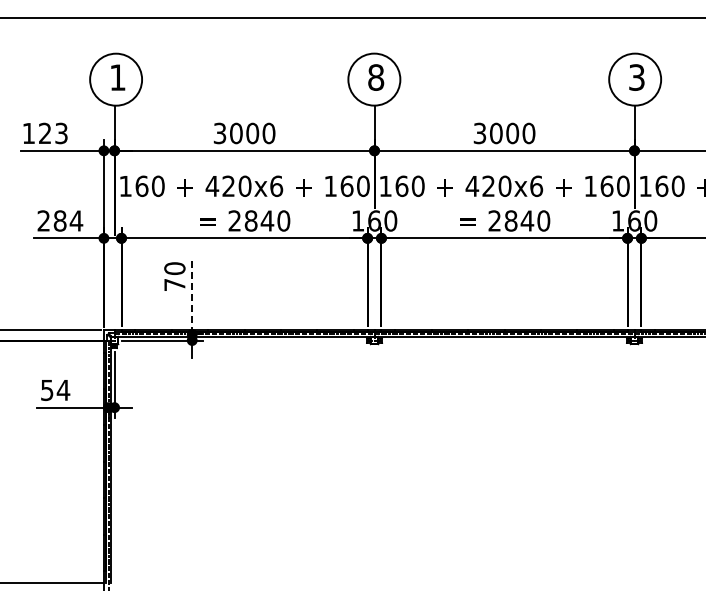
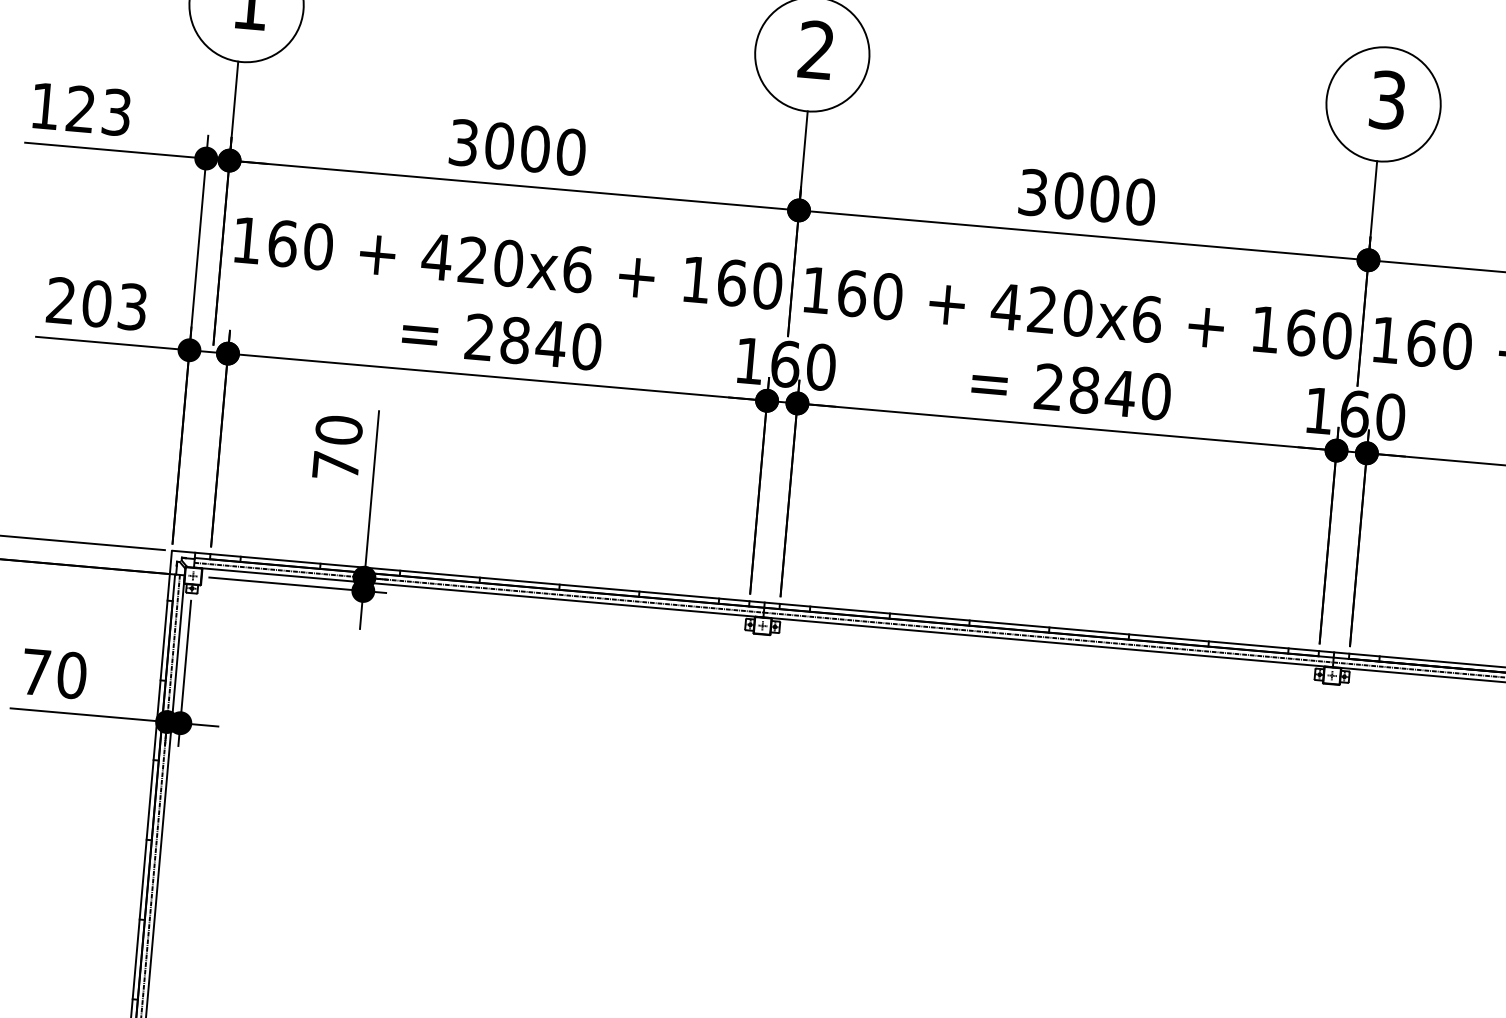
text: (376, 77) -> (817, 50), 8 -> 2
text: (68, 220) -> (115, 304), 284 -> 203
line: (192, 295) -> (372, 492), dashed -> solid
text: (55, 390) -> (54, 674), 54 -> 70

